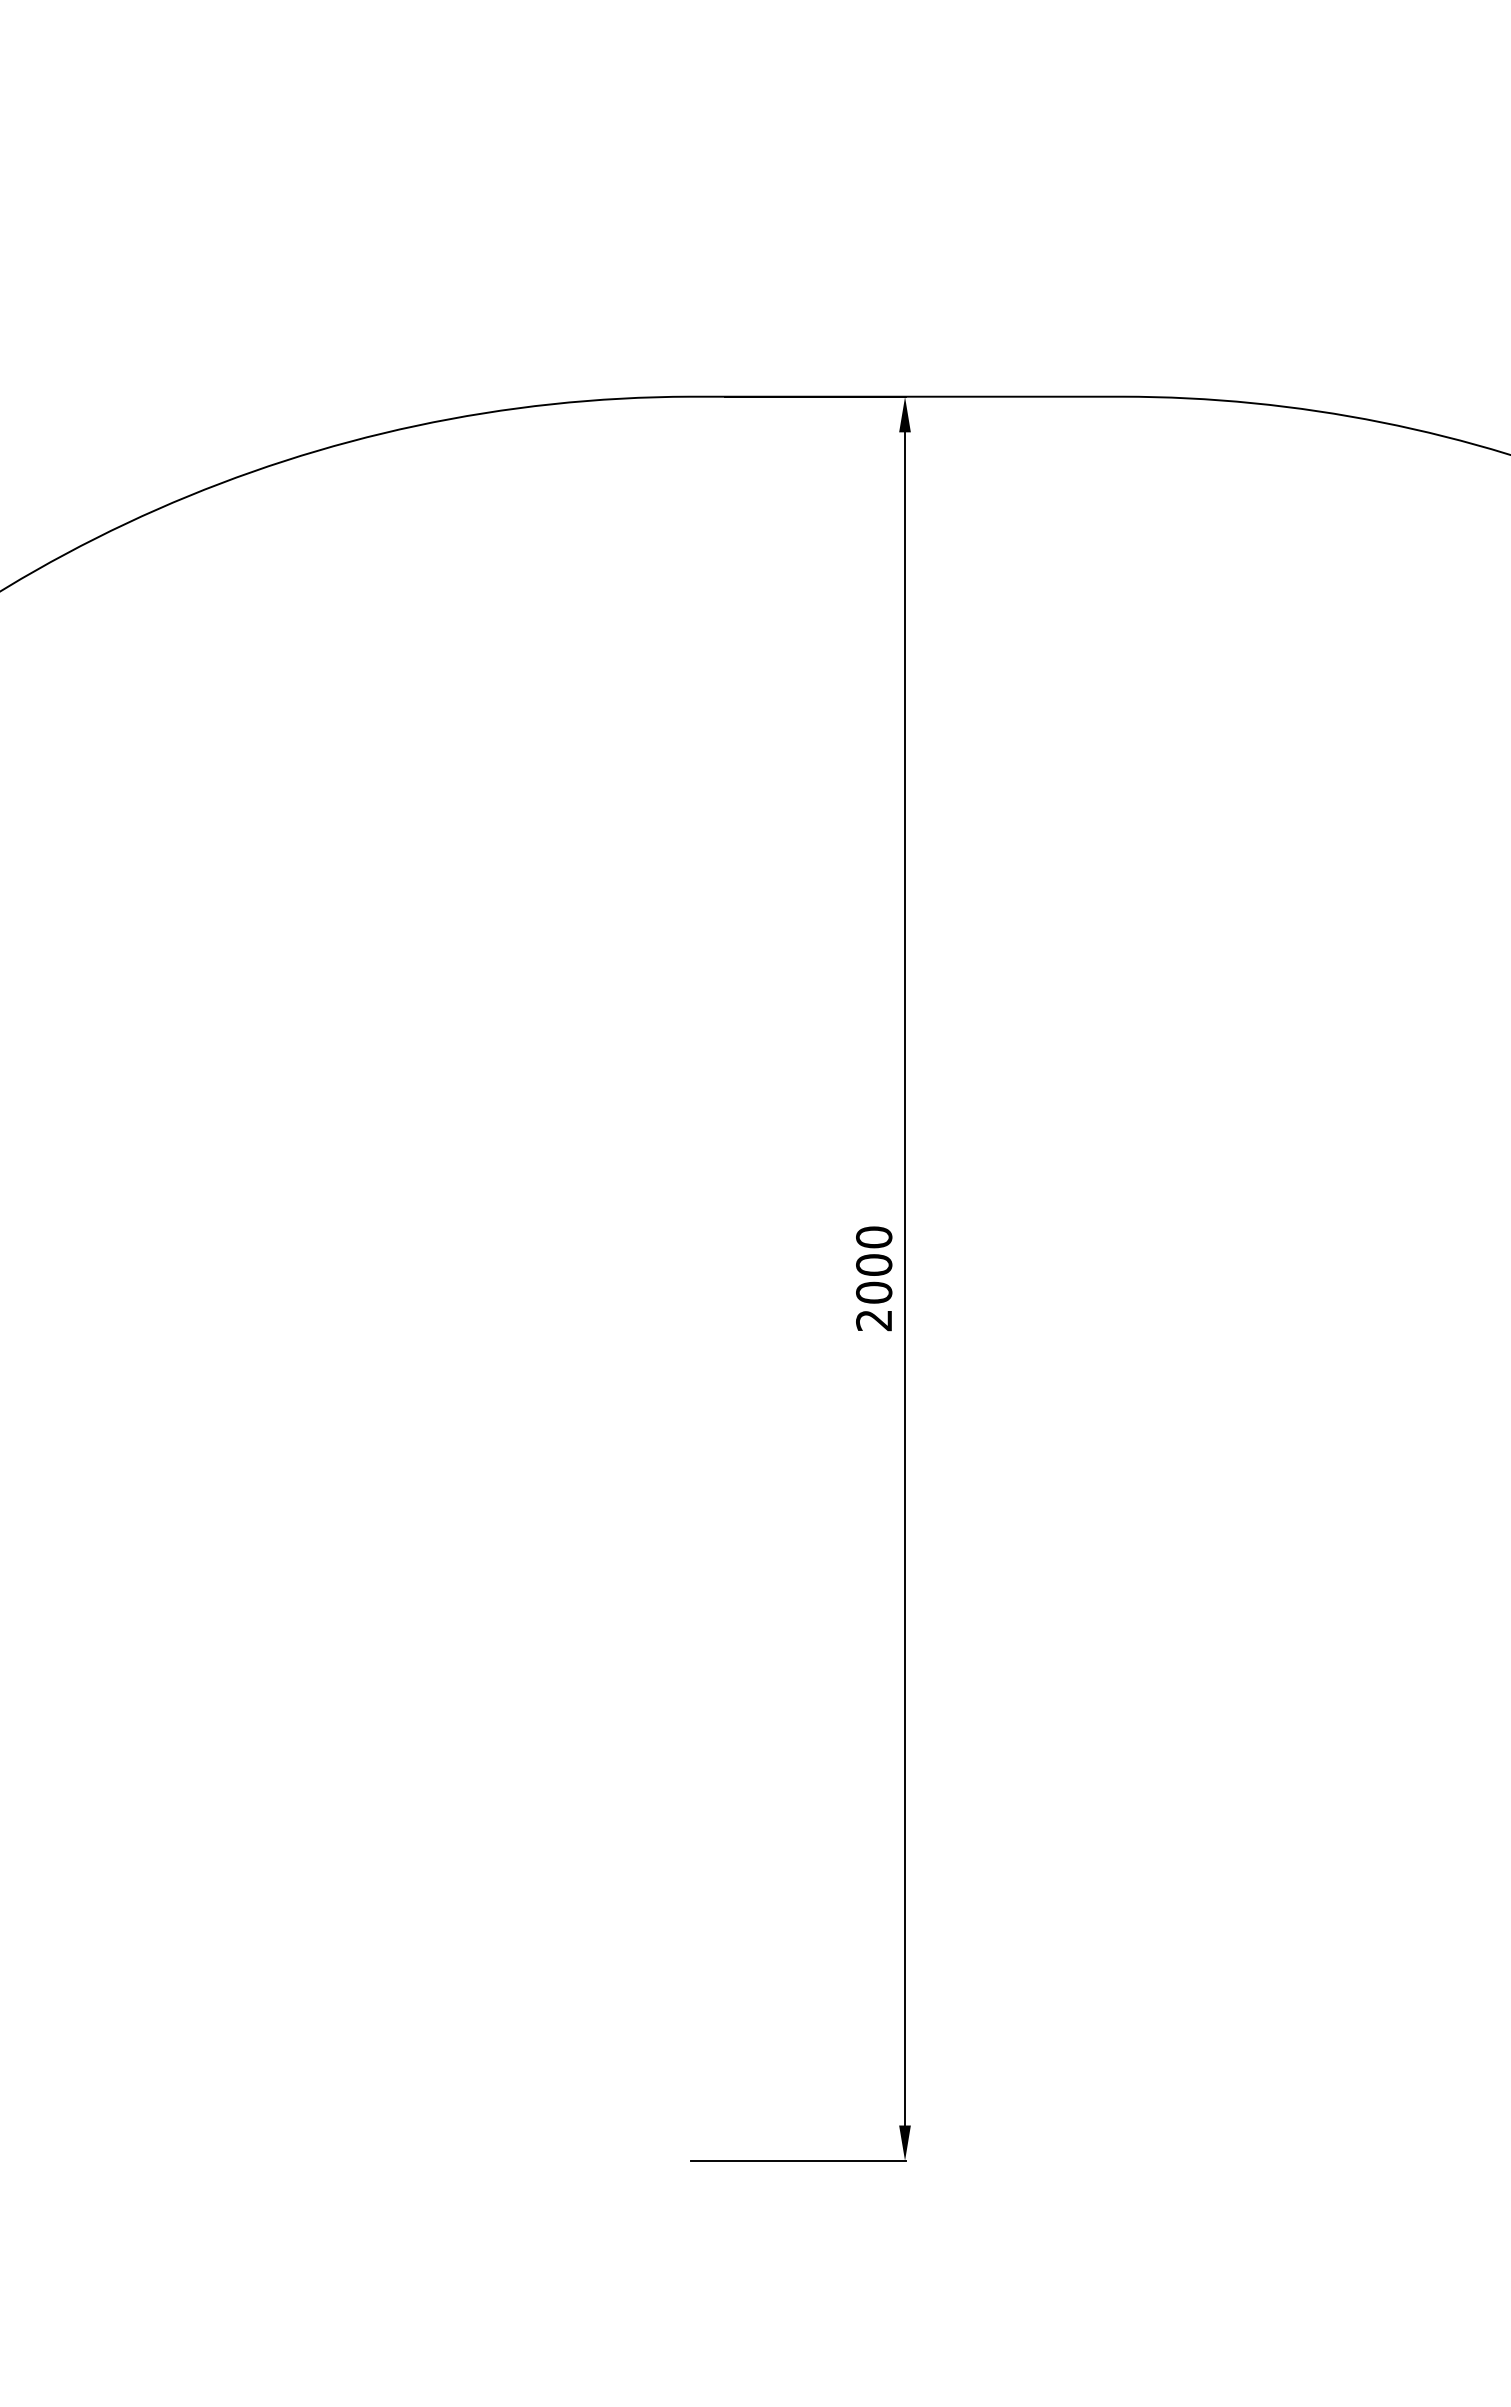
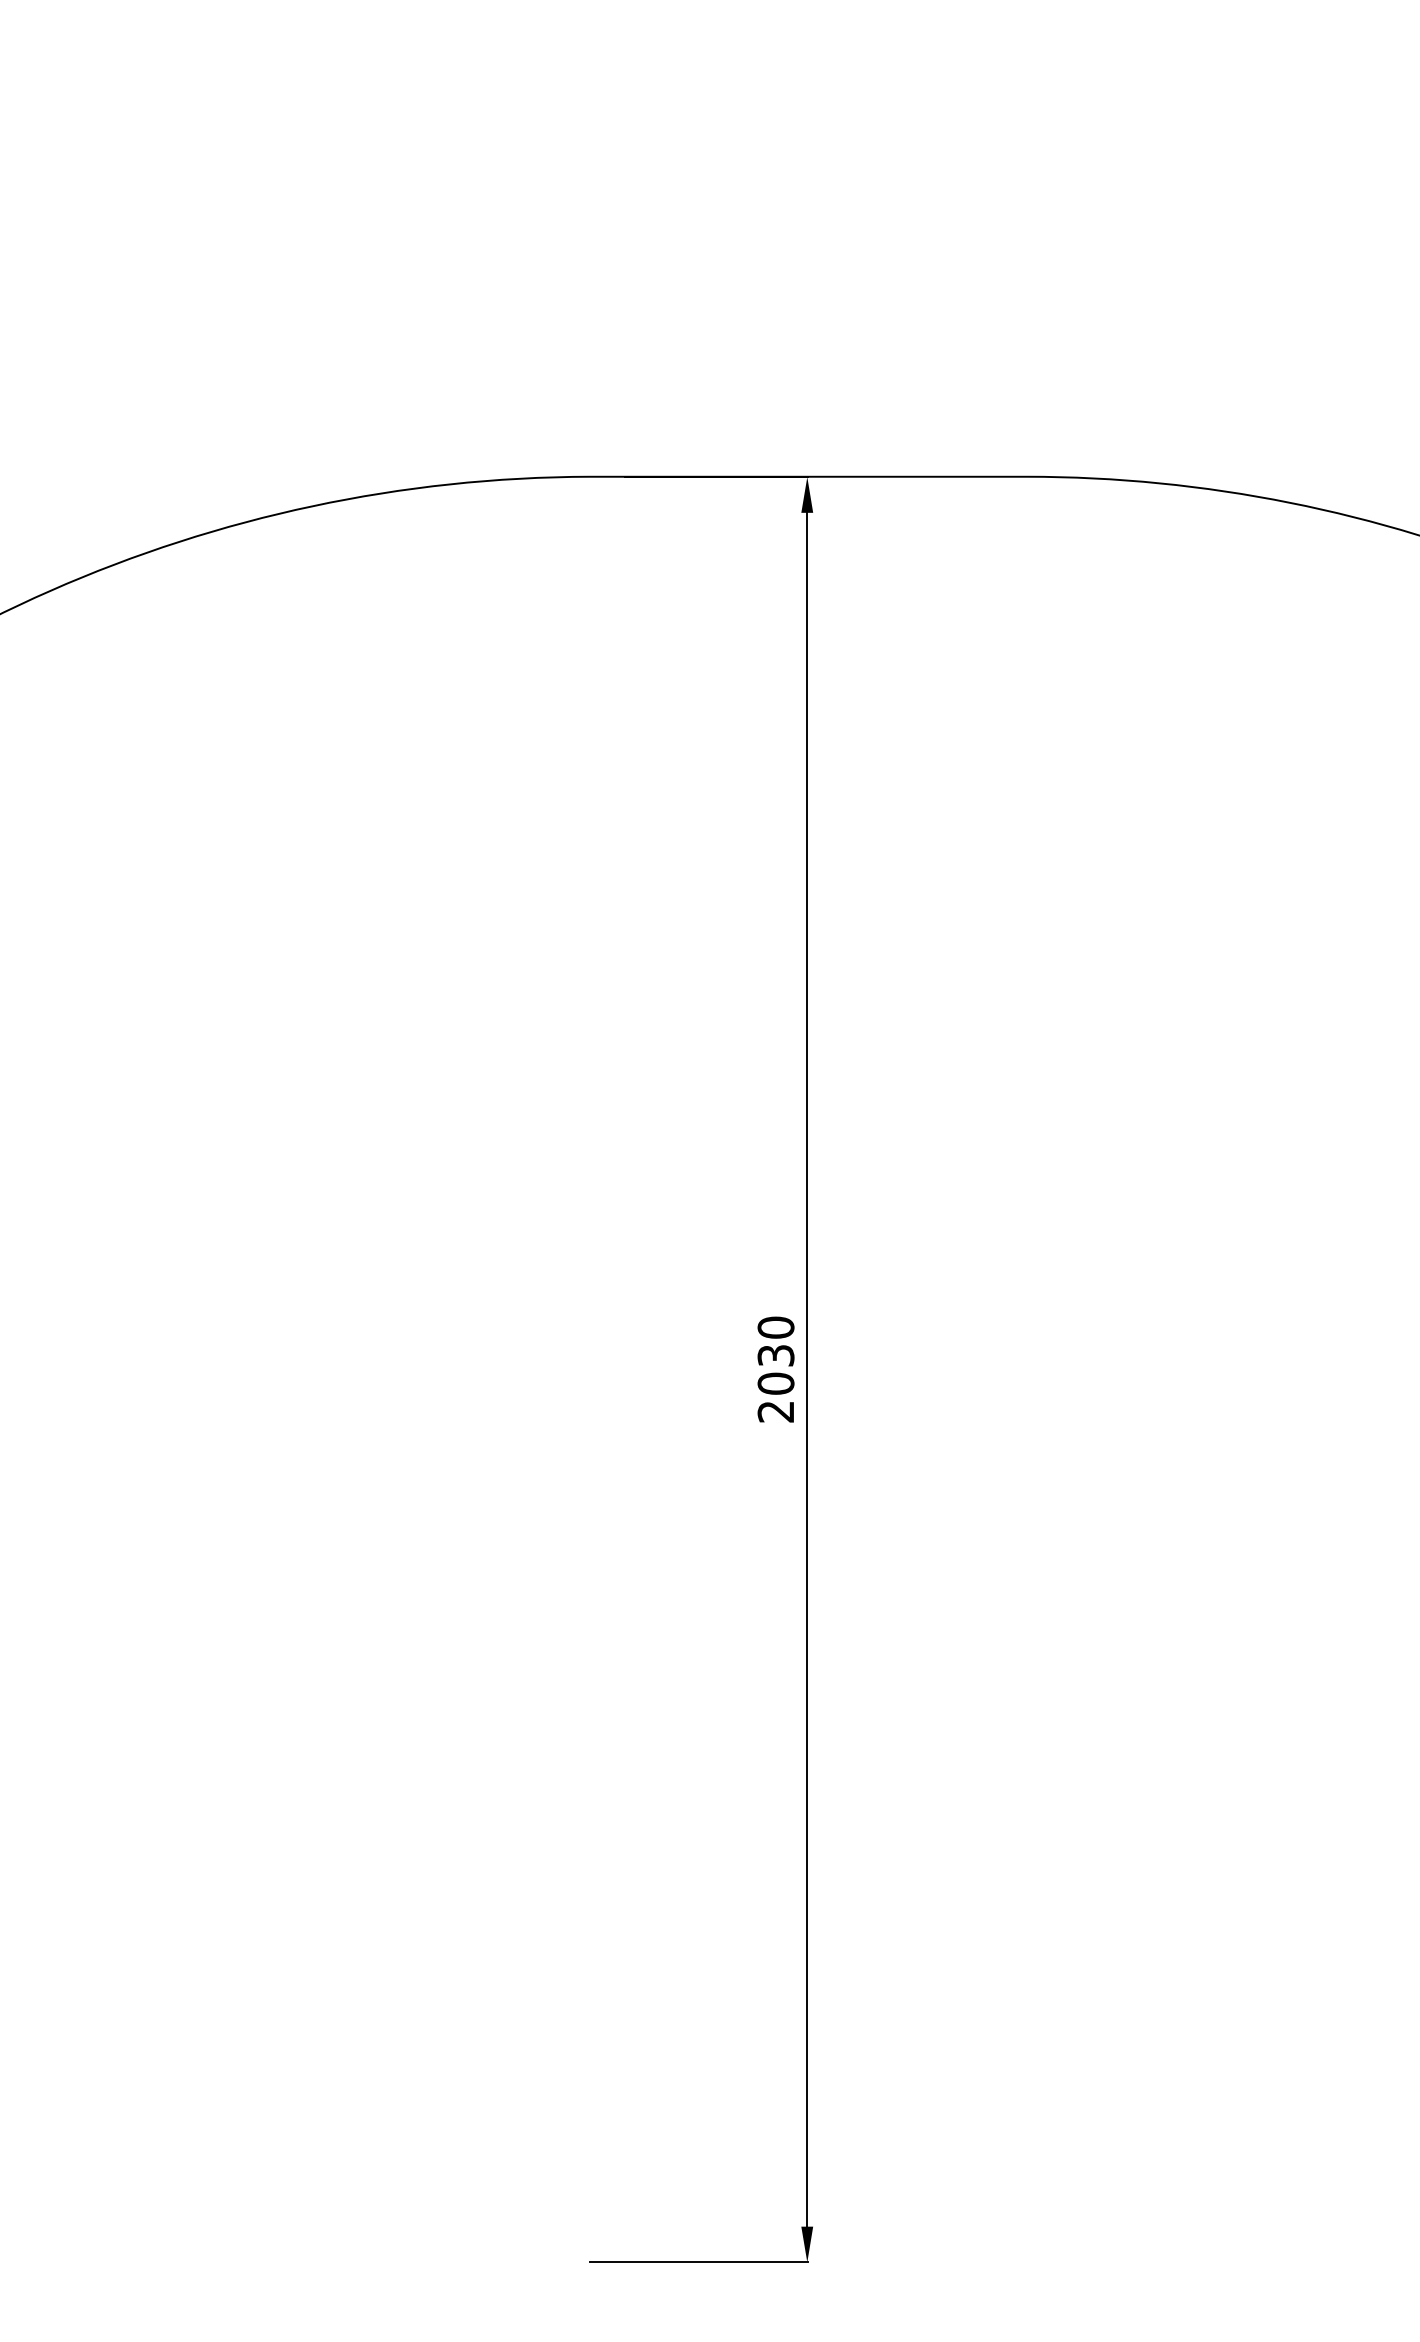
text: (874, 1264) -> (776, 1355), 2000 -> 2030

